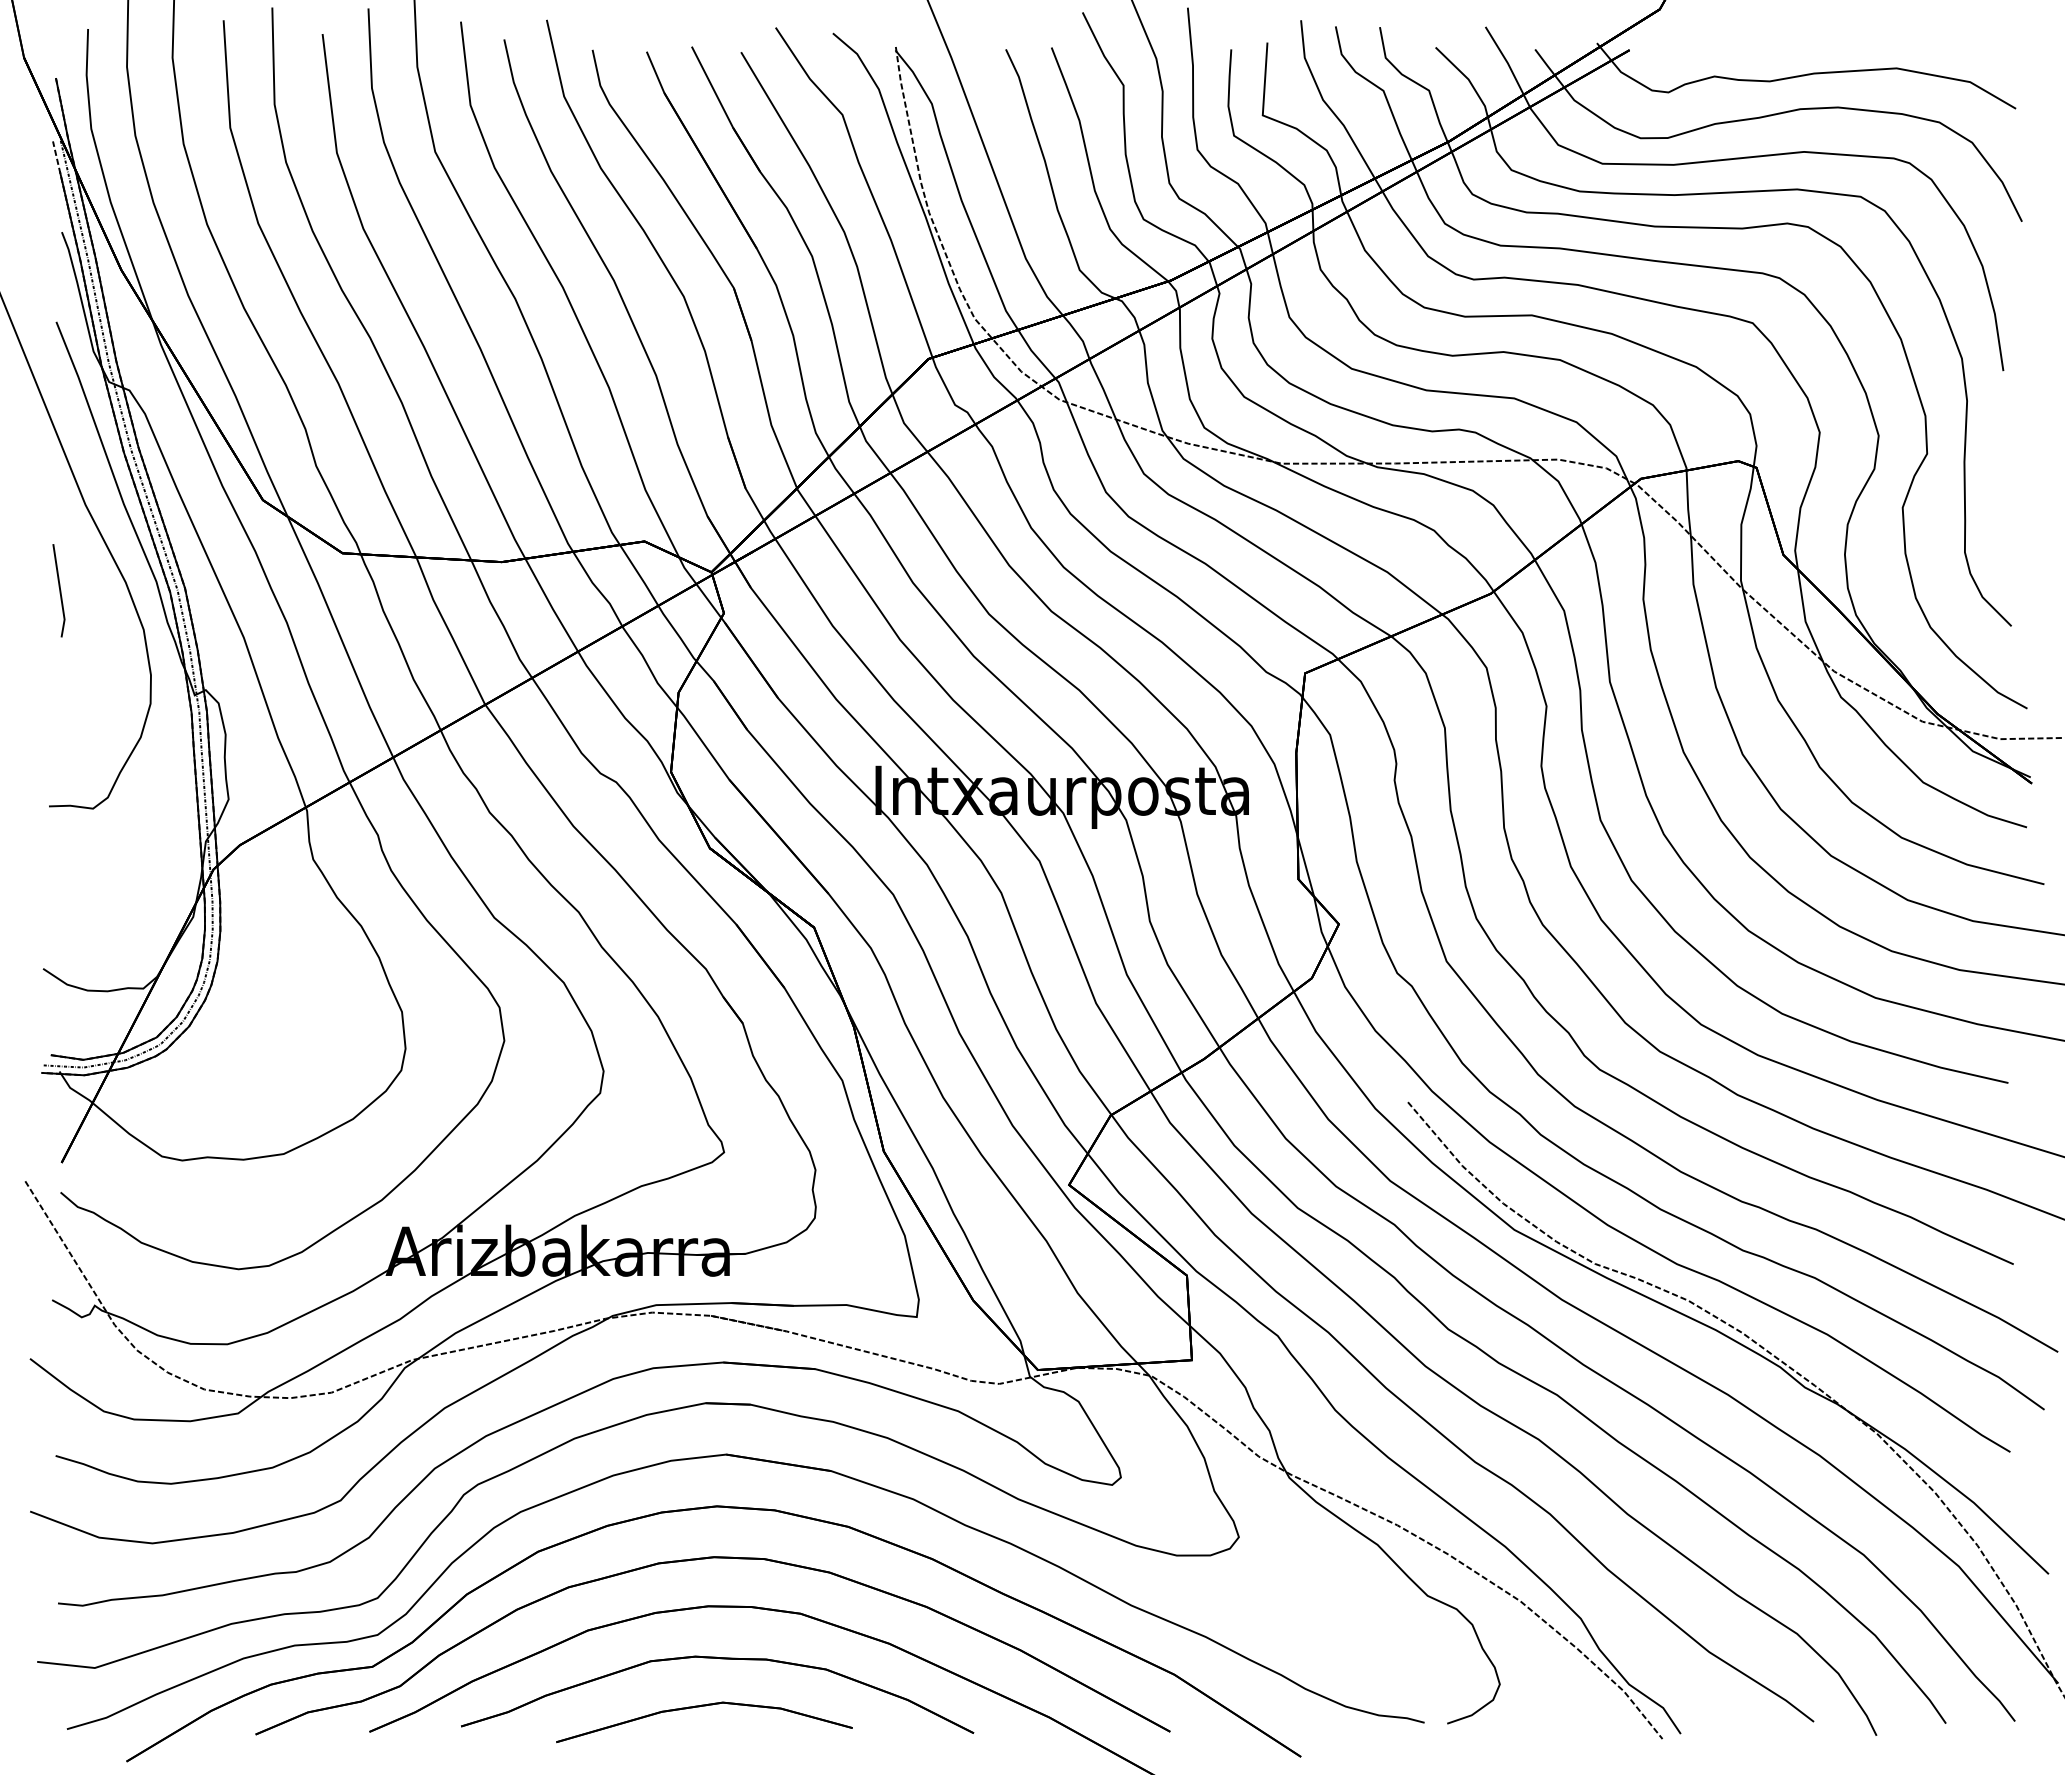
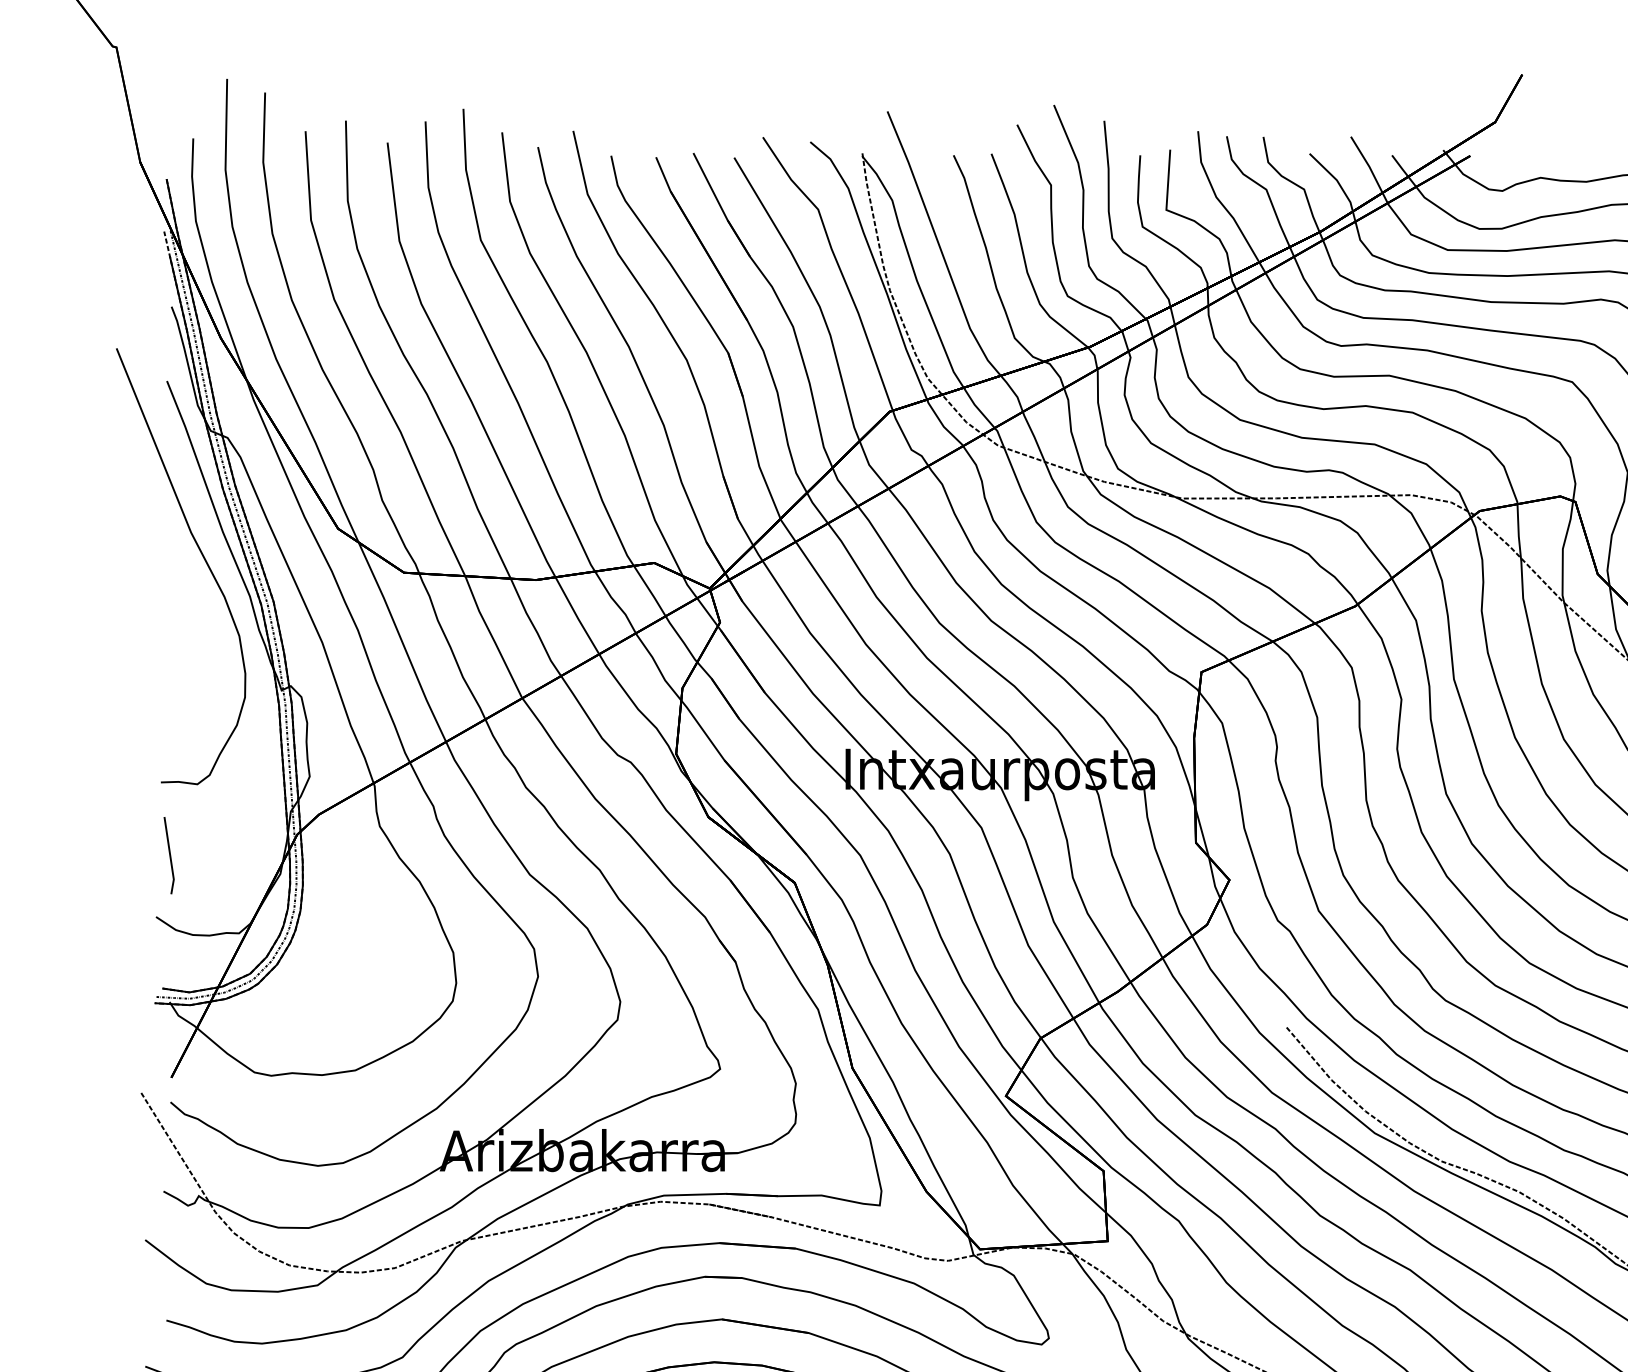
line: (59, 590) -> (169, 855), moved

